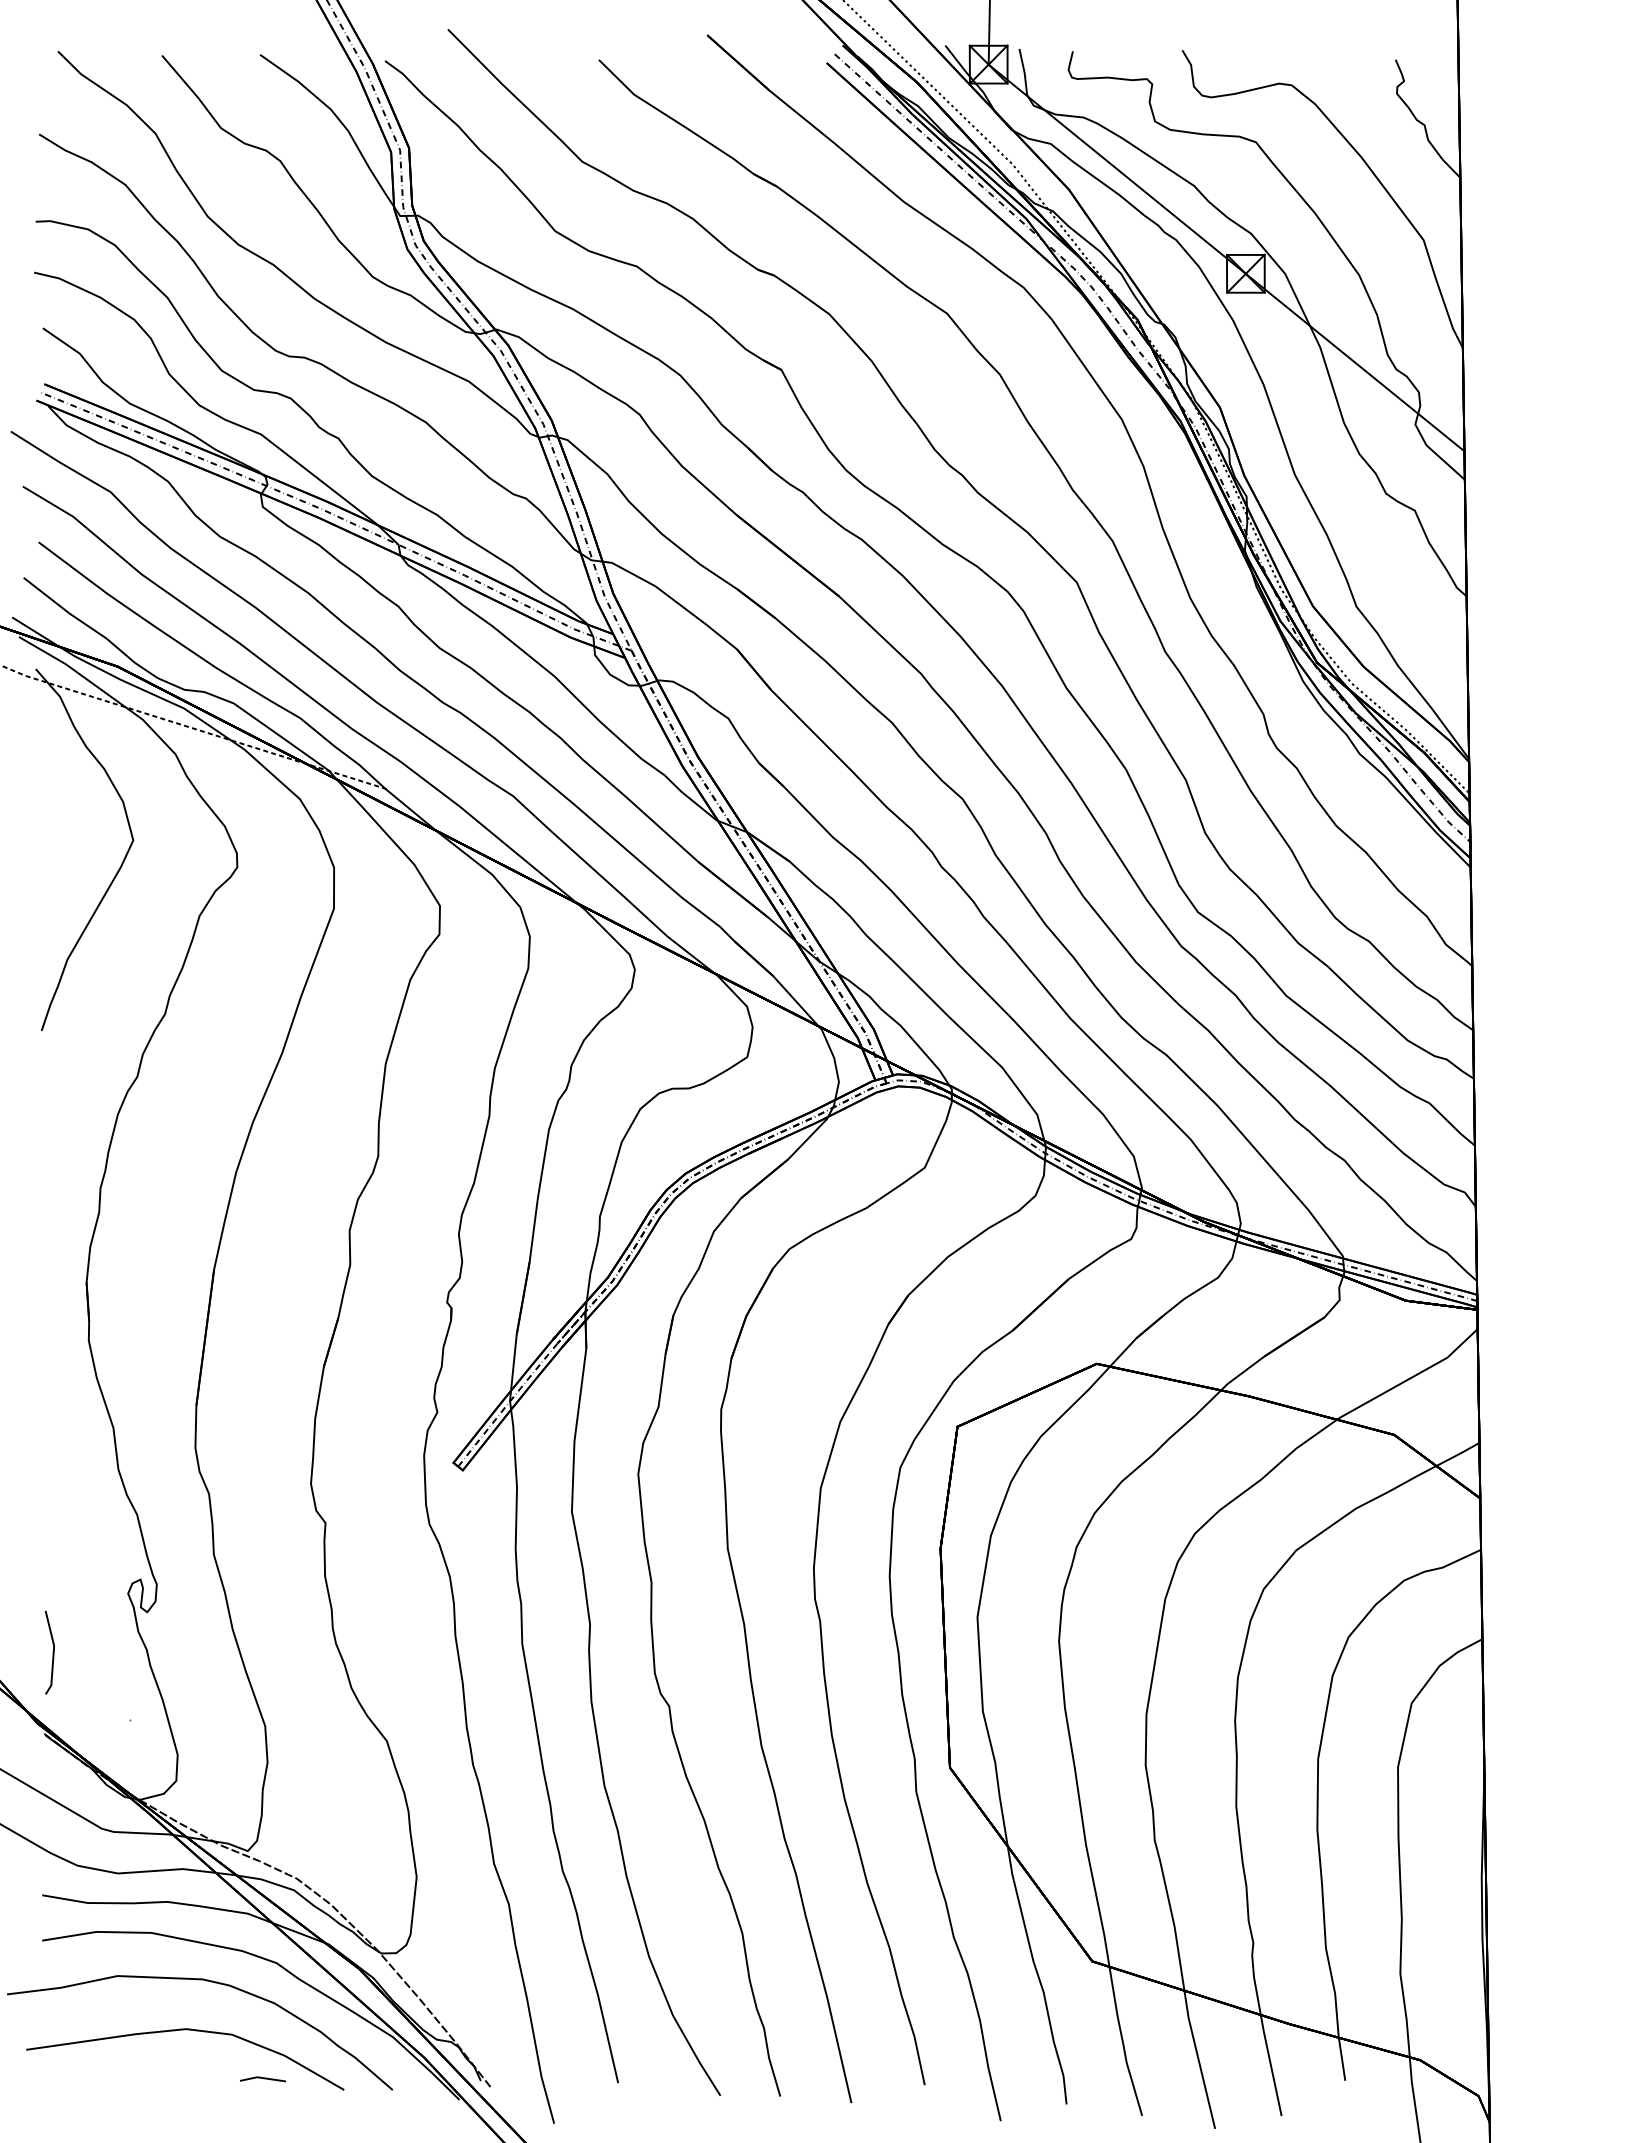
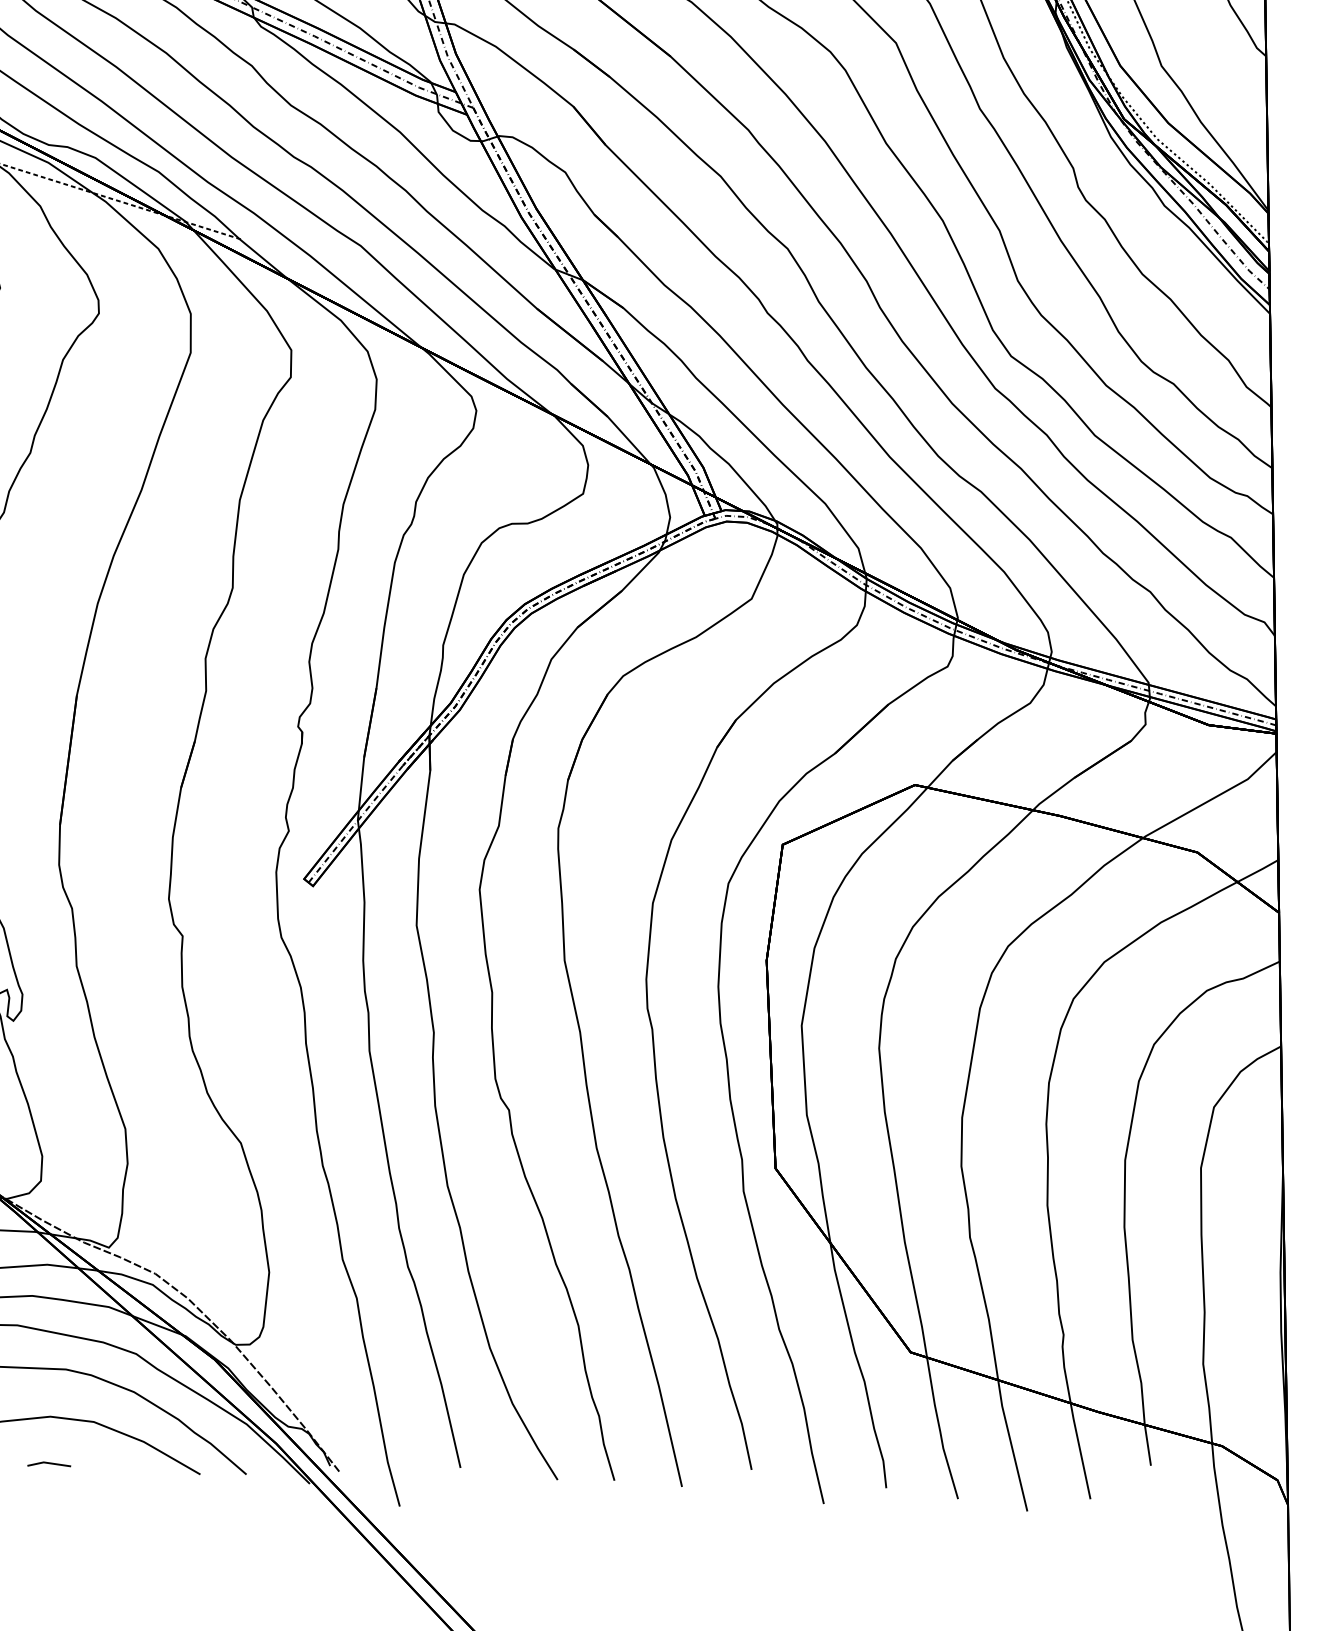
line: (262, 2078) -> (48, 1463), moved

